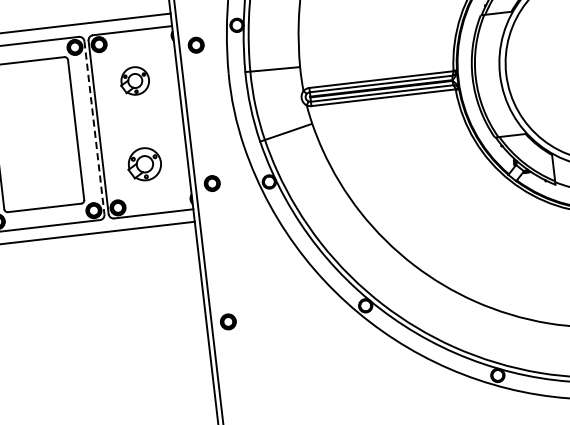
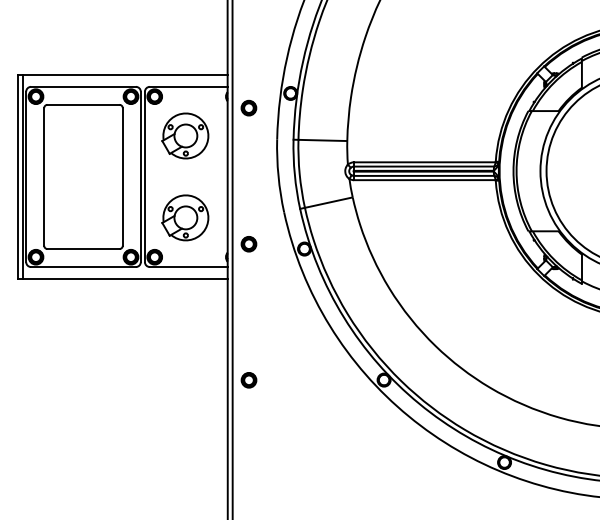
part: (134, 80) -> (185, 135), size x1.67
line: (94, 128) -> (140, 177), dashed -> solid
part: (144, 163) -> (185, 217), size x1.43

